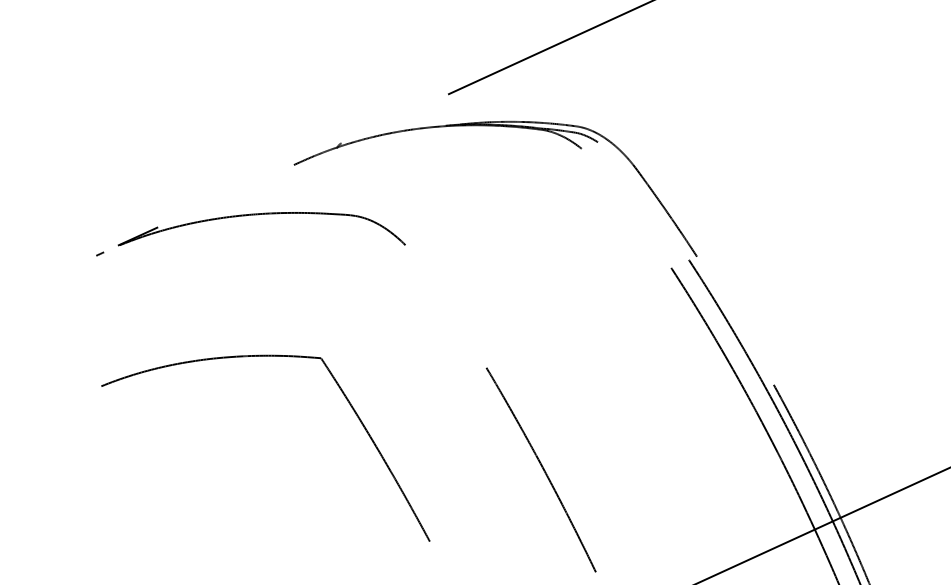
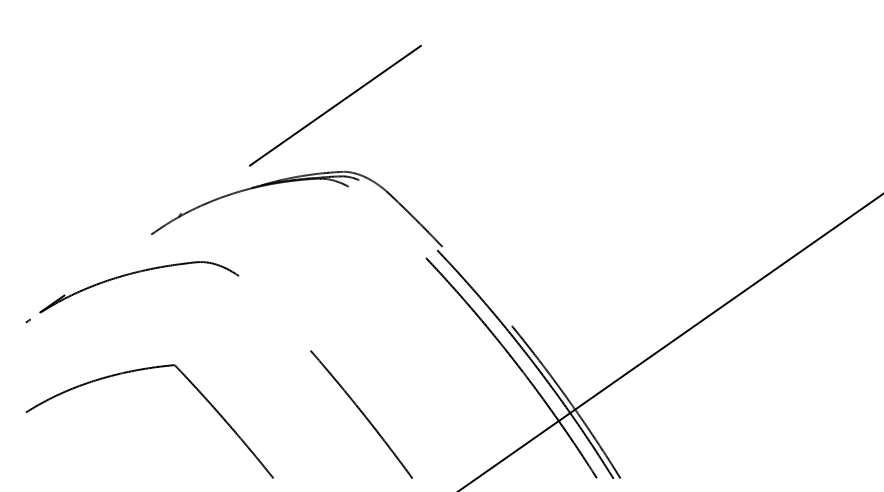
part: (267, 357) -> (137, 371), moved

